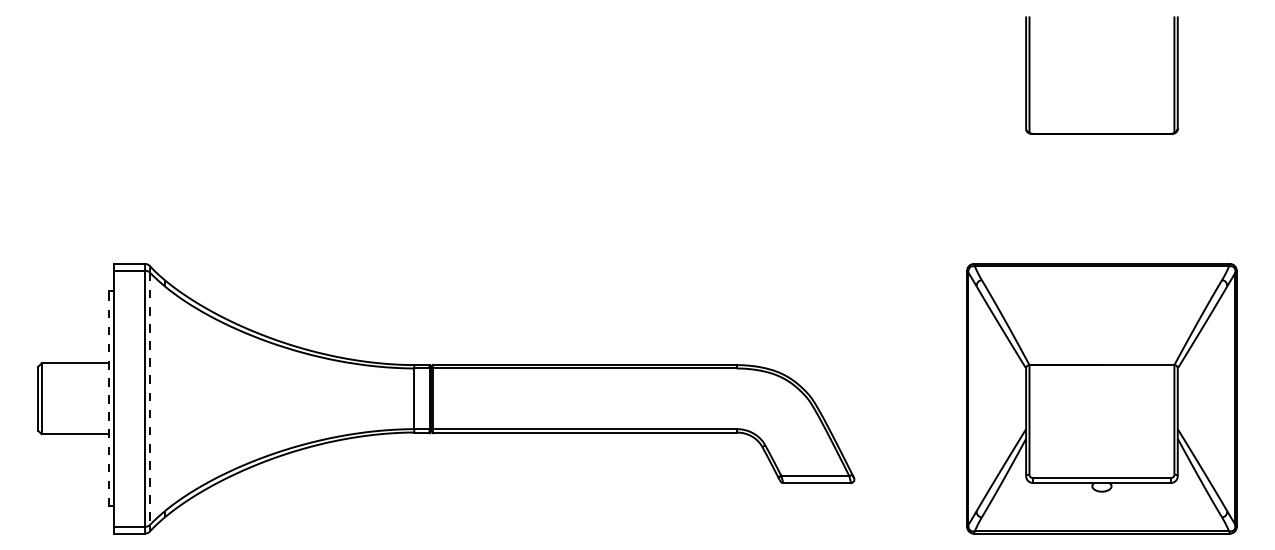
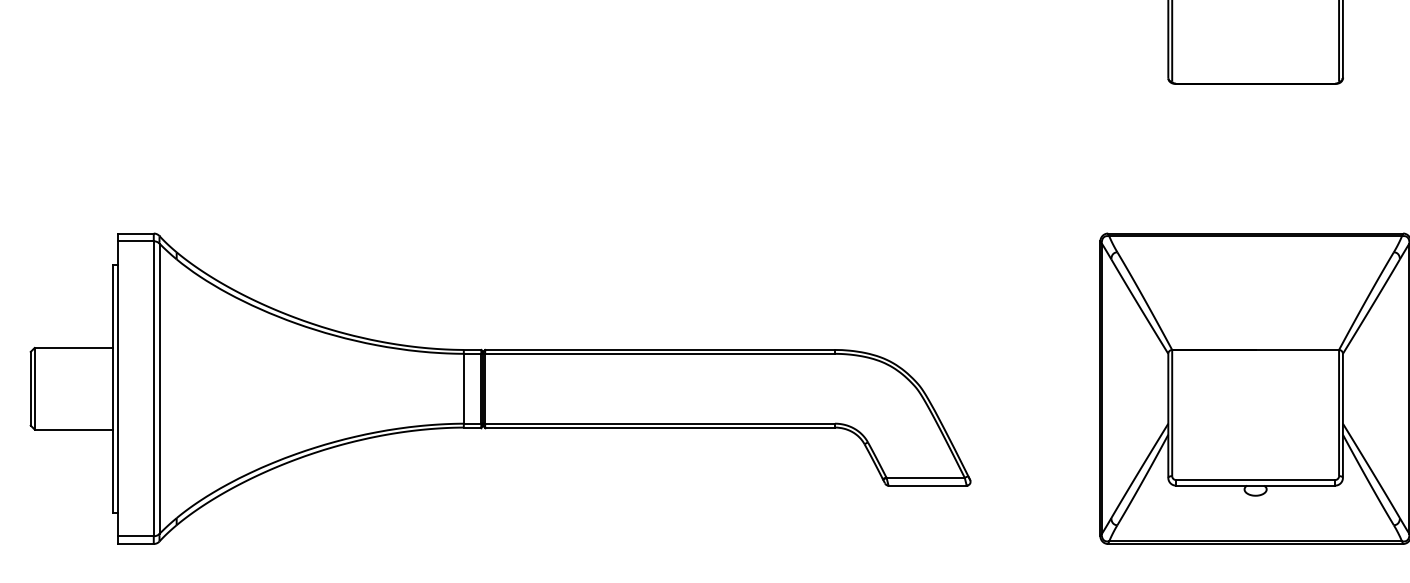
line: (109, 398) -> (112, 388), dashed -> solid
line: (150, 399) -> (160, 389), dashed -> solid

